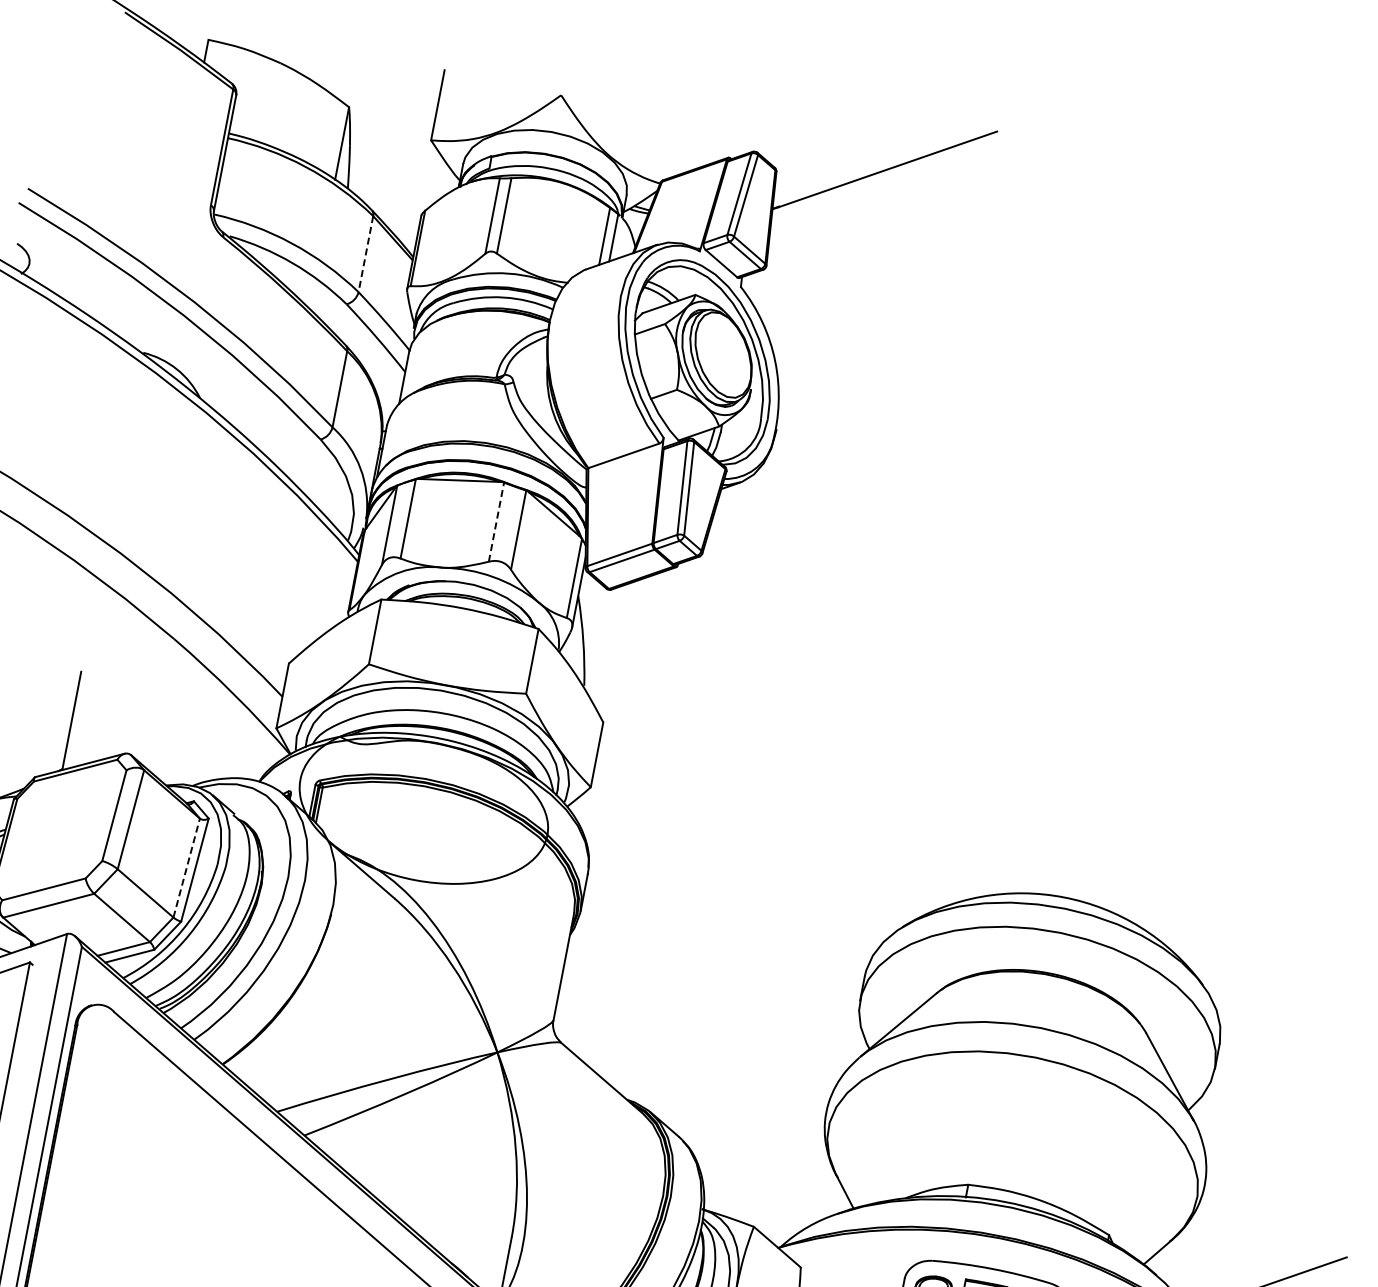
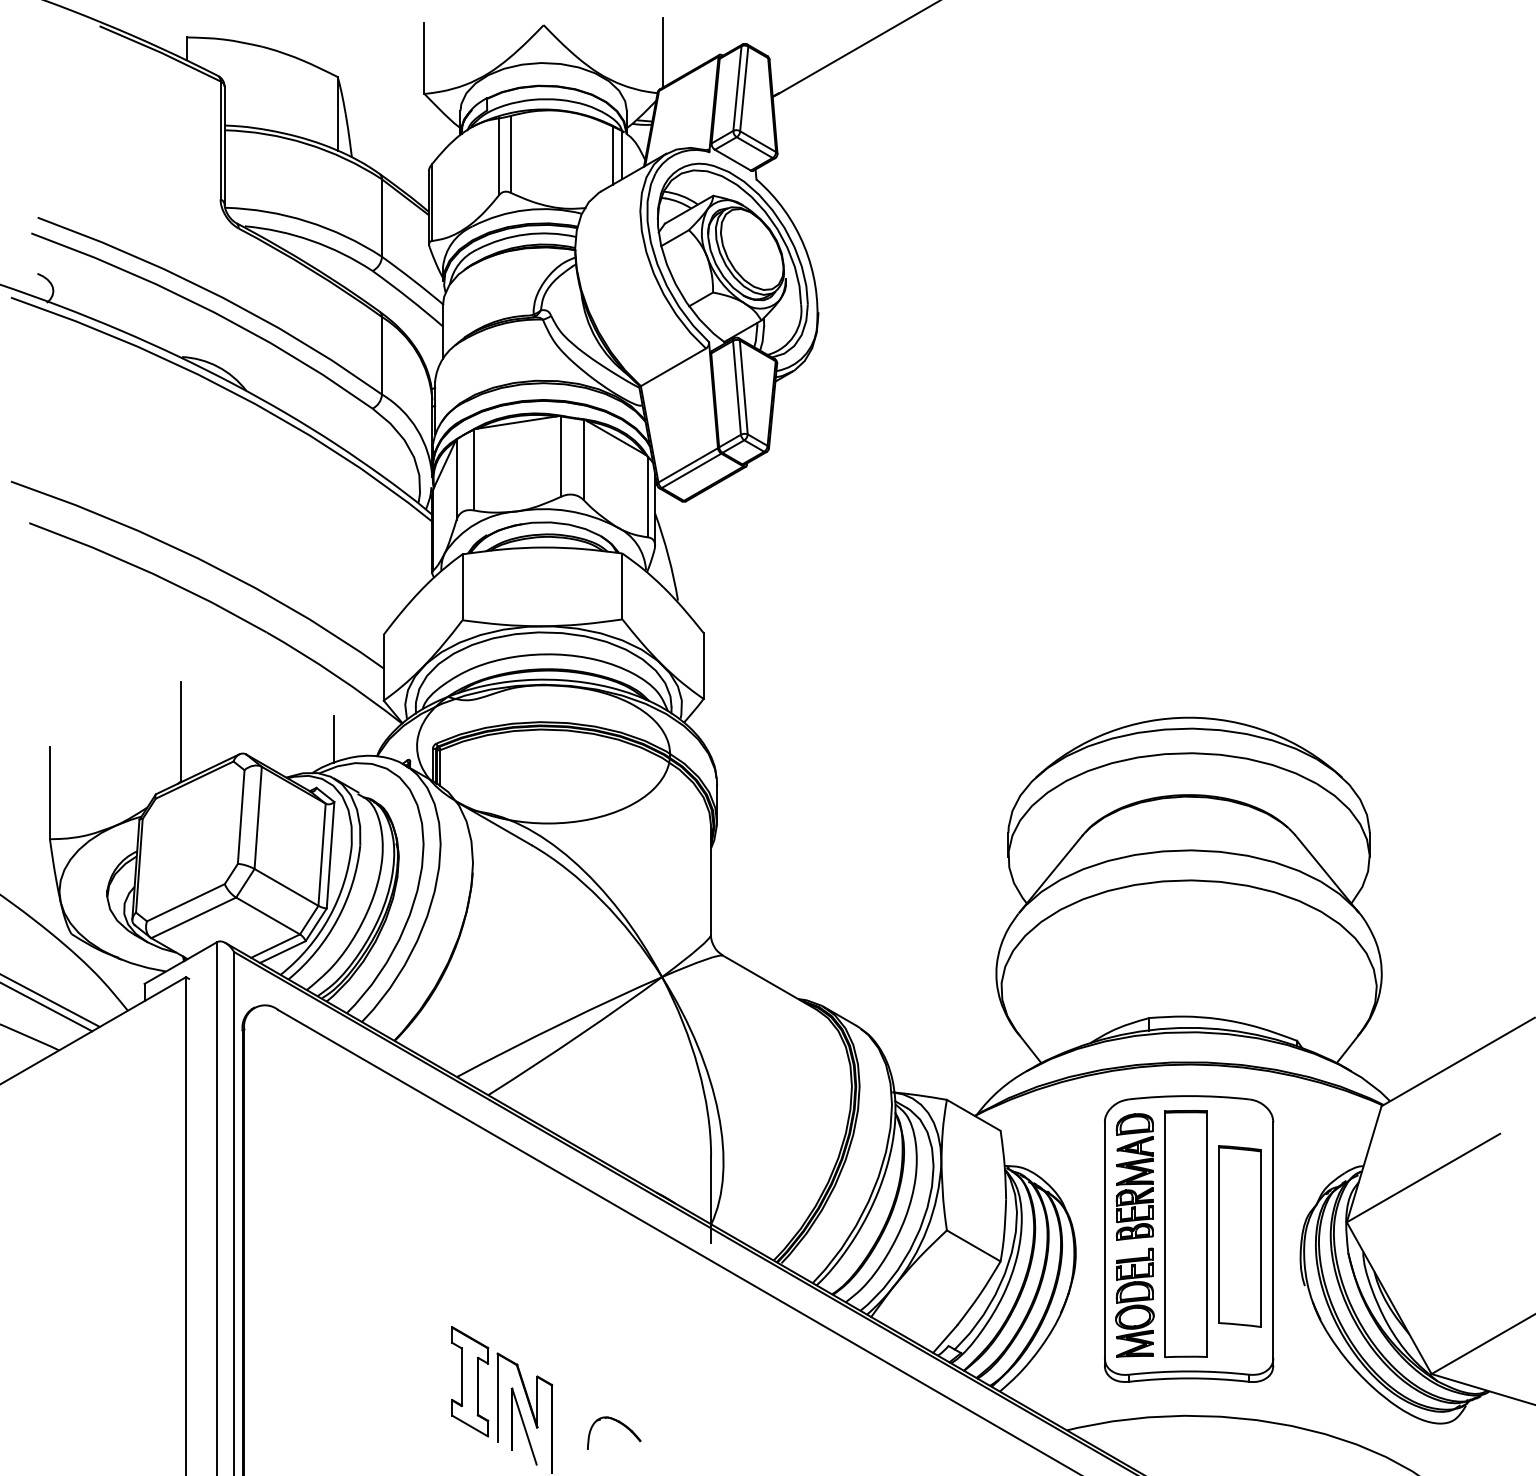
line: (672, 144) -> (662, 52), added
line: (365, 254) -> (381, 218), dashed -> solid
line: (496, 522) -> (560, 456), dashed -> solid
line: (220, 756) -> (334, 738), added
line: (187, 867) -> (322, 854), dashed -> solid

